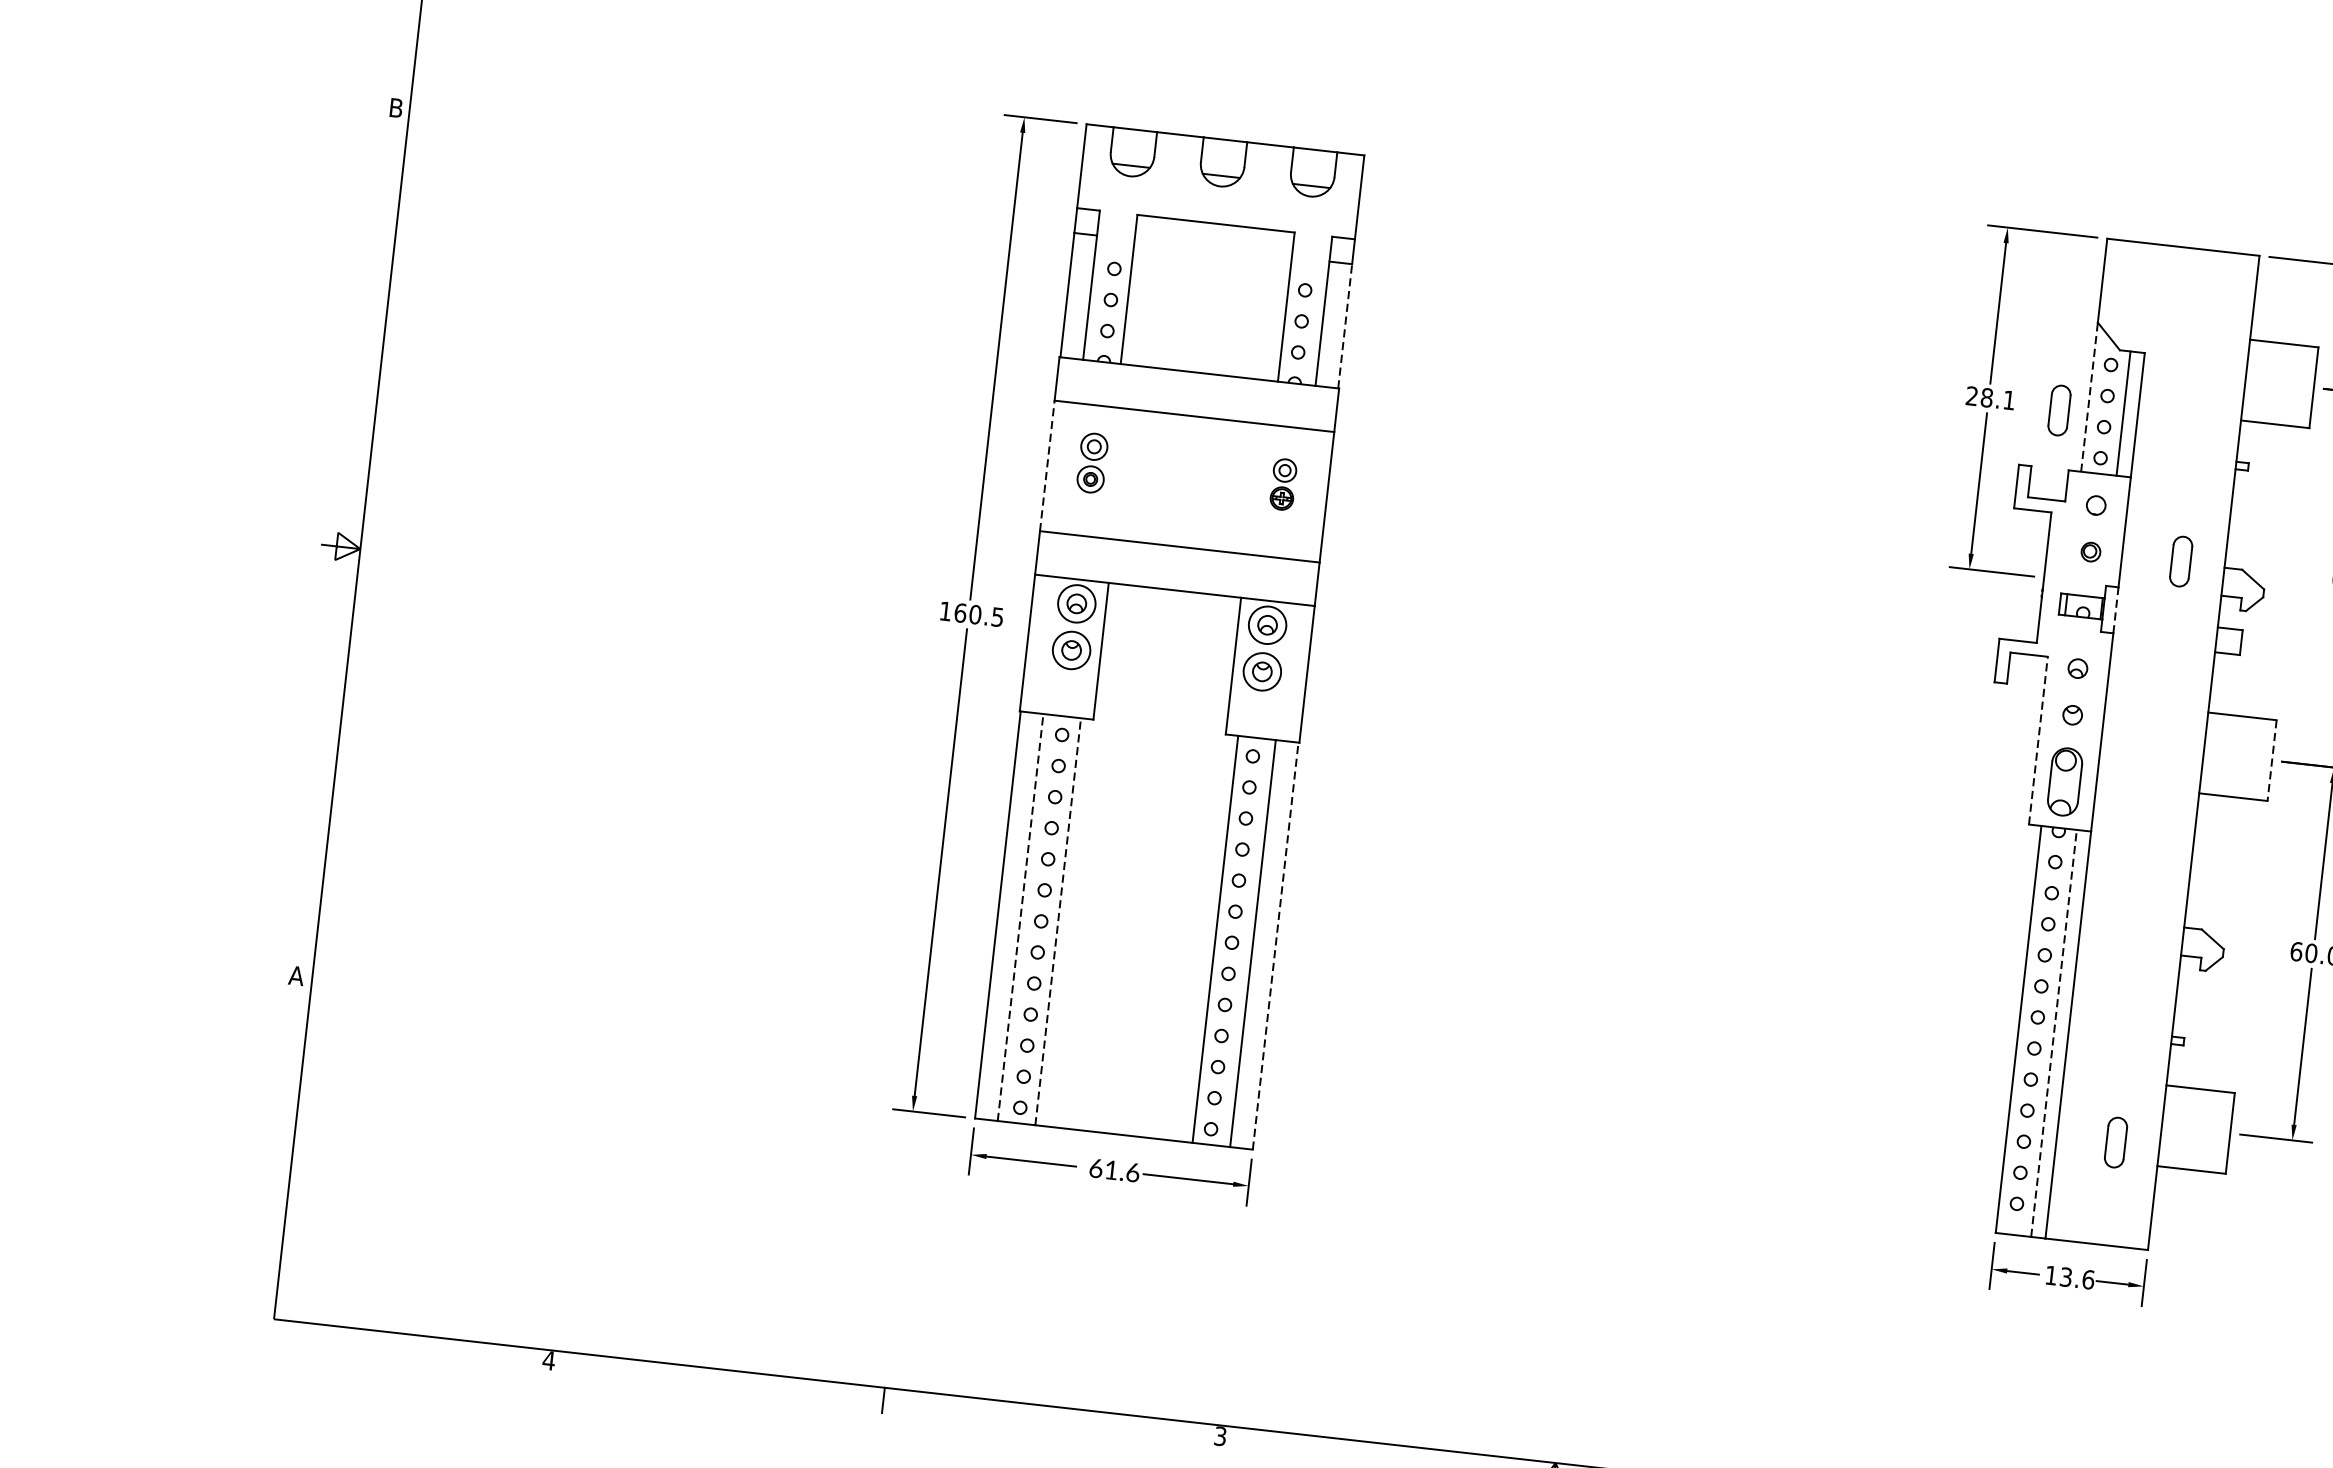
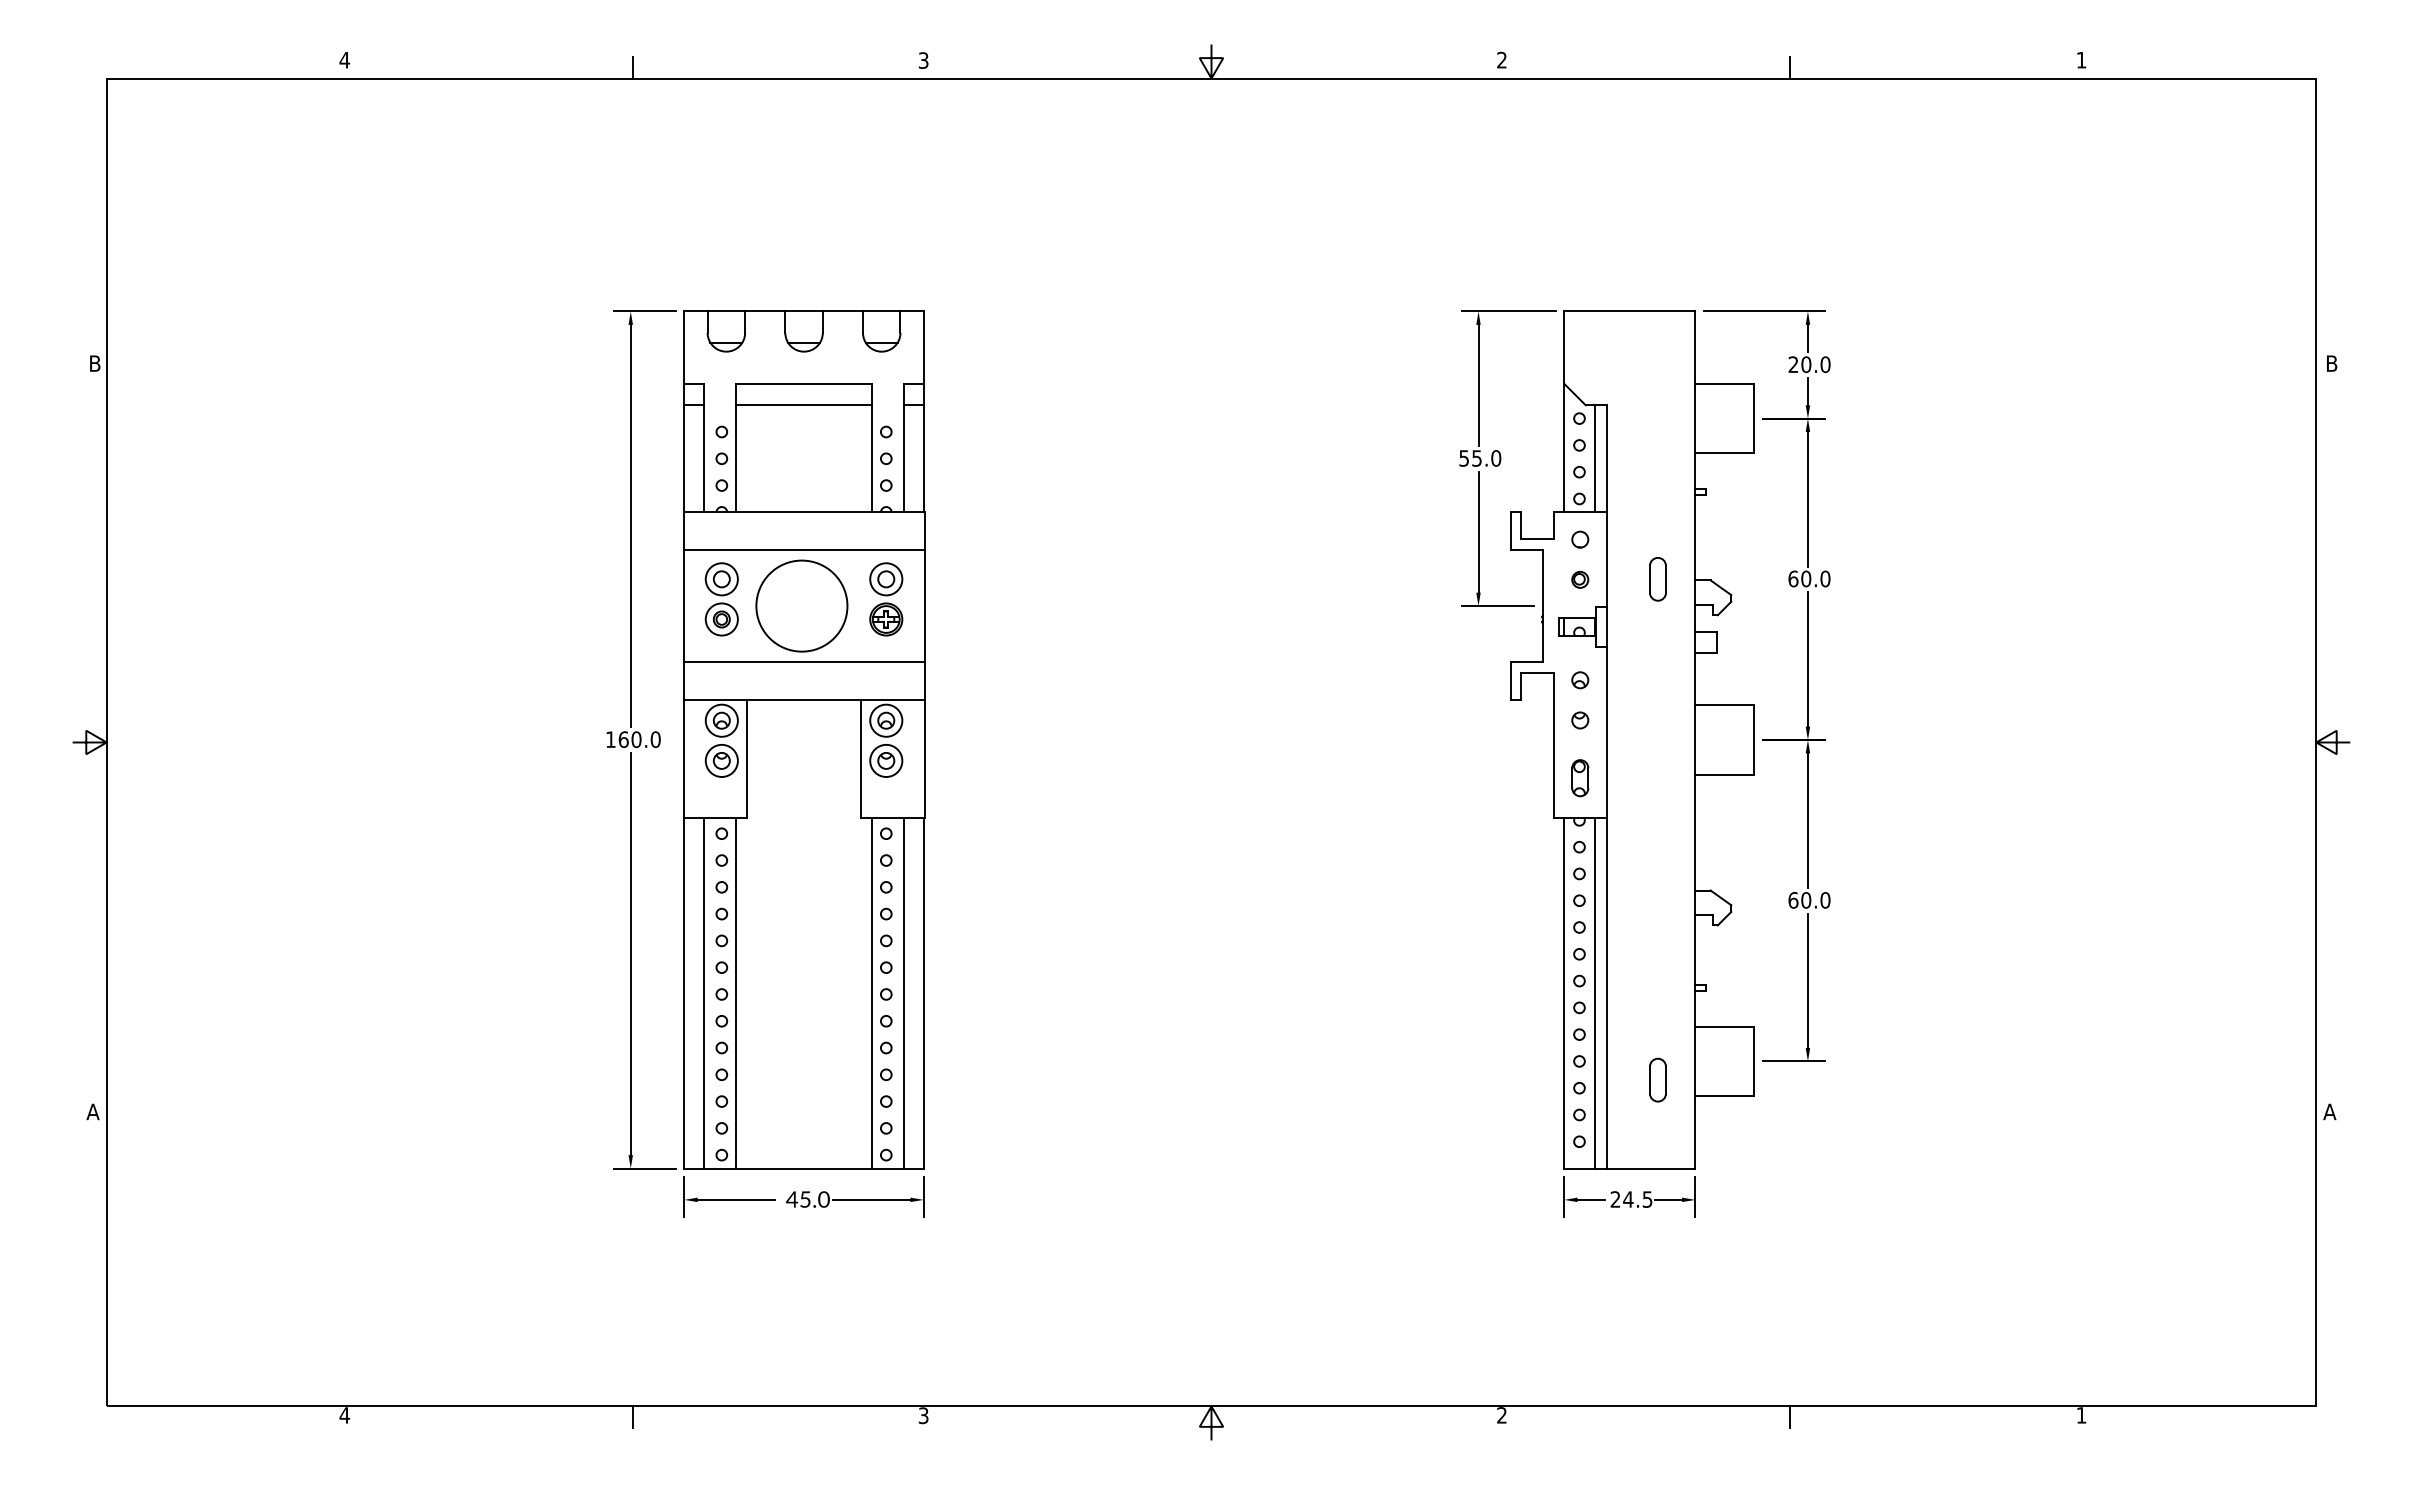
line: (1212, 248) -> (803, 405), added
line: (1344, 325) -> (923, 458), dashed -> solid
line: (2089, 396) -> (1564, 447), dashed -> solid
text: (1991, 398) -> (1480, 458), 28.1 -> 55.0
part: (2058, 410) -> (1539, 462), removed
part: (1092, 463) -> (721, 599), size x1.43
line: (1047, 465) -> (683, 605), dashed -> solid
circle: (1184, 480) -> (801, 605), added
part: (1283, 484) -> (886, 599), size x1.67
line: (2116, 610) -> (1607, 627), dashed -> solid
text: (997, 617) -> (655, 739), 160.5 -> 160.0
line: (2038, 739) -> (1553, 744), dashed -> solid
line: (2272, 761) -> (1754, 740), dashed -> solid
part: (2065, 782) -> (1580, 778), size x0.62
line: (1020, 916) -> (703, 992), dashed -> solid
line: (1058, 921) -> (736, 992), dashed -> solid
line: (1275, 945) -> (923, 992), dashed -> solid
line: (2053, 1032) -> (1594, 992), dashed -> solid
text: (1113, 1170) -> (807, 1199), 61.6 -> 45.0
text: (2069, 1277) -> (1631, 1199), 13.6 -> 24.5

